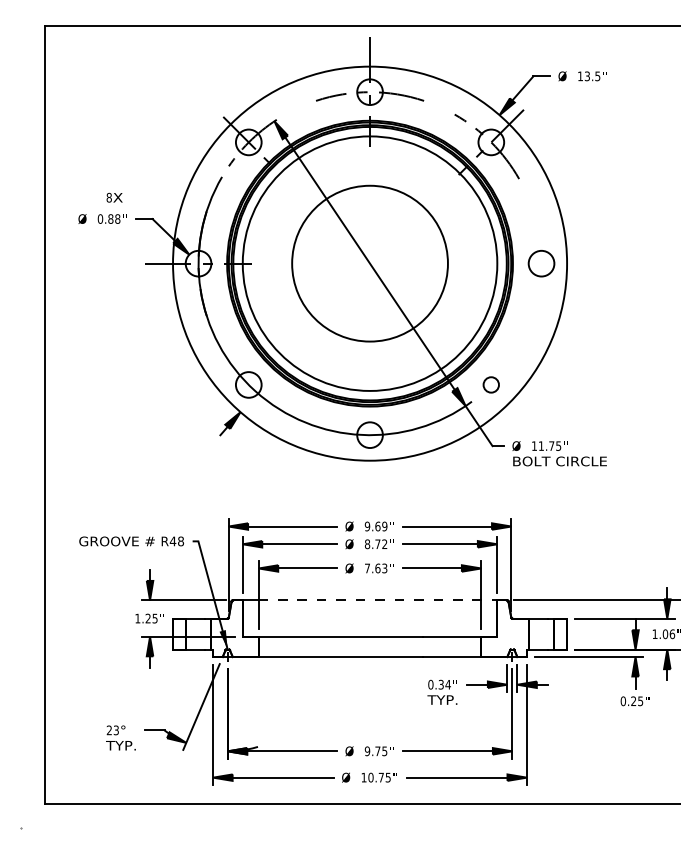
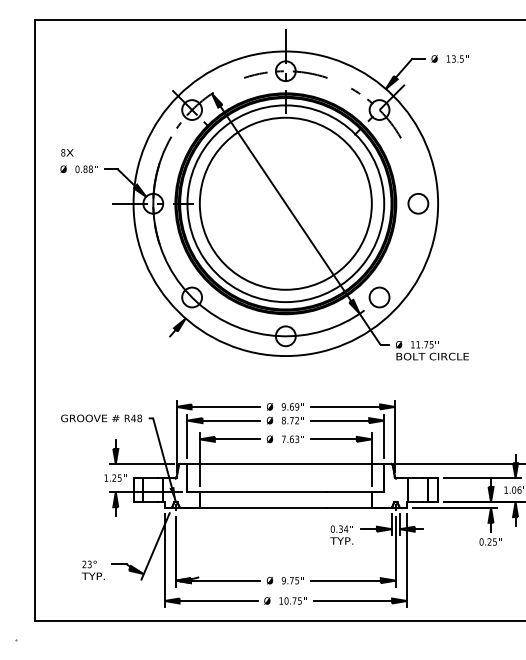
text: (114, 197) -> (67, 152), moved
circle: (369, 263) -> (285, 203), size x1.43
circle: (491, 384) -> (379, 297), size x1.67
line: (378, 601) -> (292, 464), dashed -> solid

